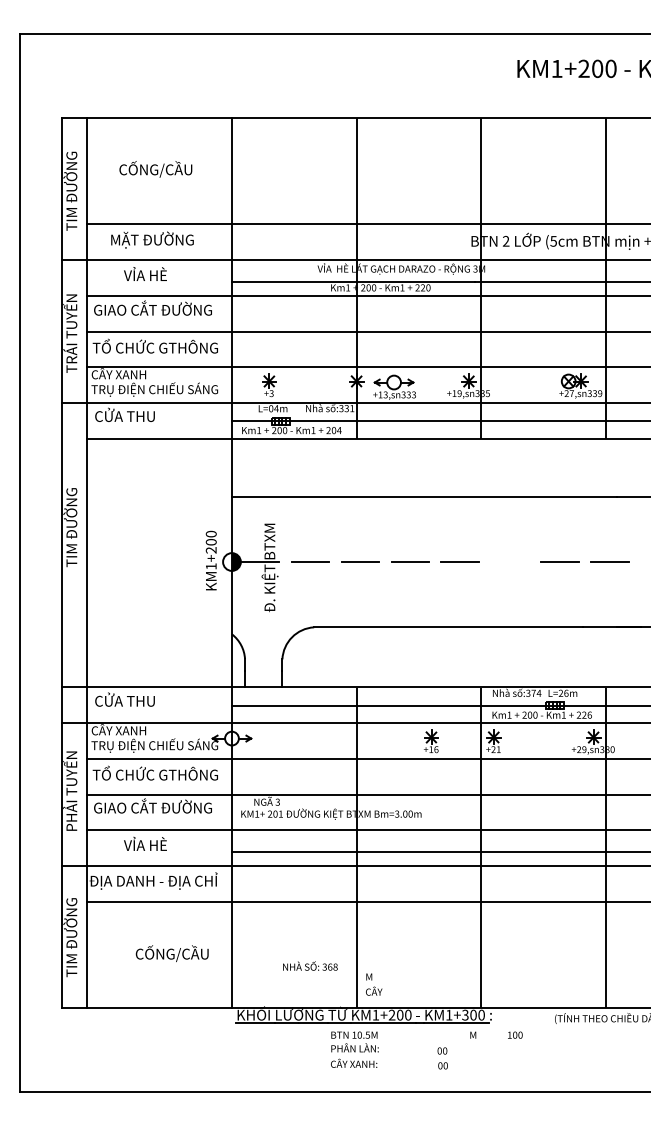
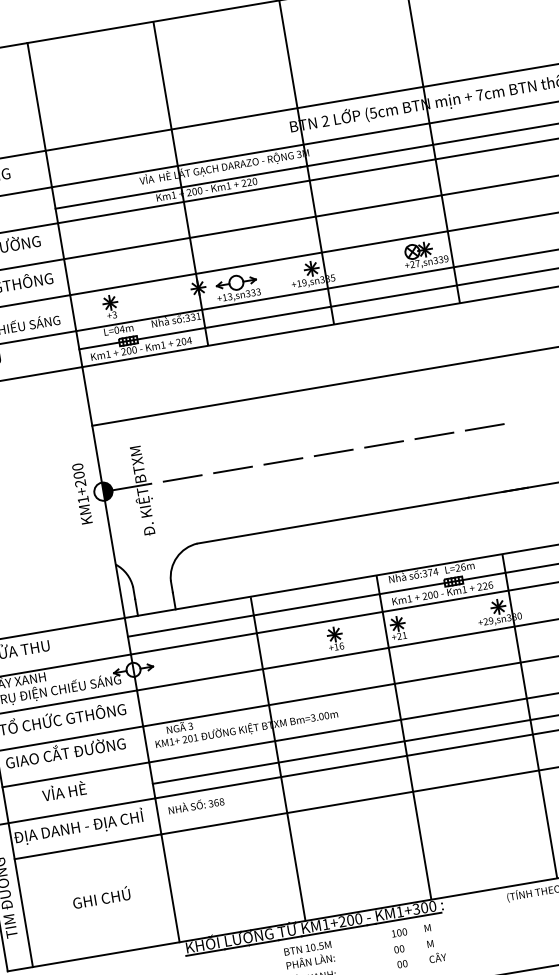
line: (509, 562) -> (383, 444), added
text: (174, 953) -> (112, 896), CỐNG/CẦU -> GHI CHÚ
text: (310, 965) -> (196, 804), moved
text: (374, 984) -> (436, 950), moved
text: (515, 1034) -> (399, 932), moved

